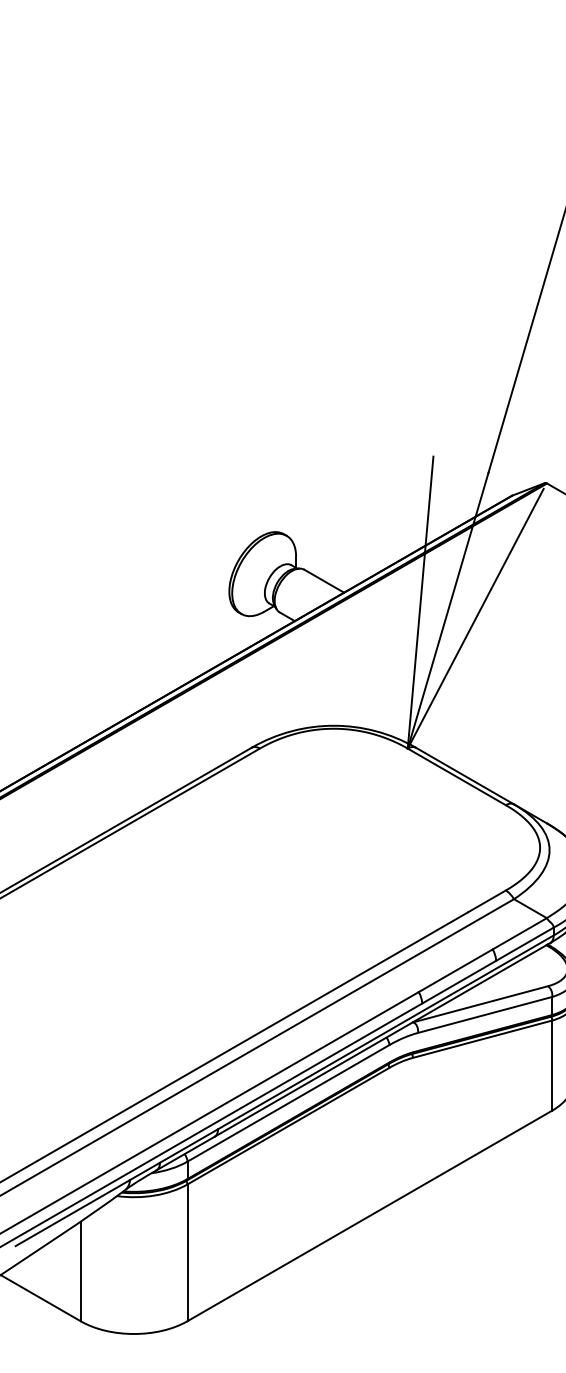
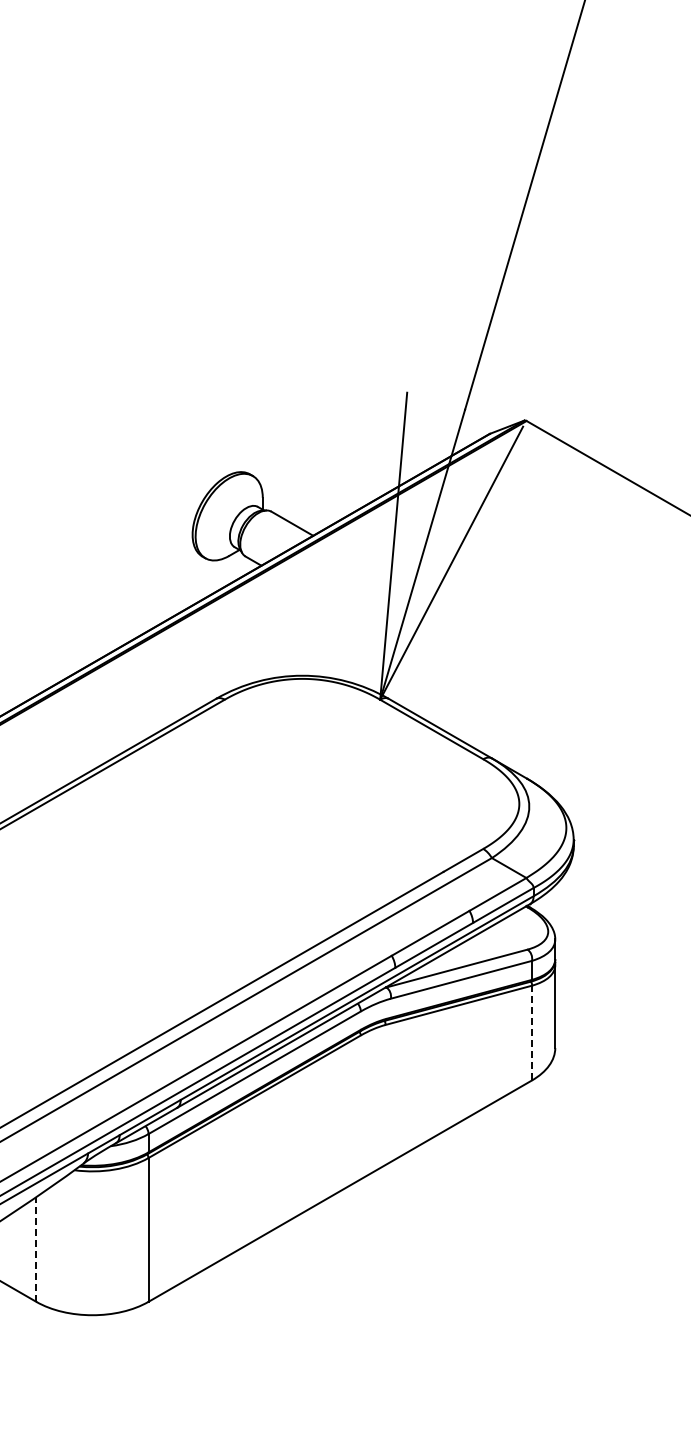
line: (552, 1065) -> (532, 1032), solid -> dashed
line: (80, 1271) -> (36, 1249), solid -> dashed

